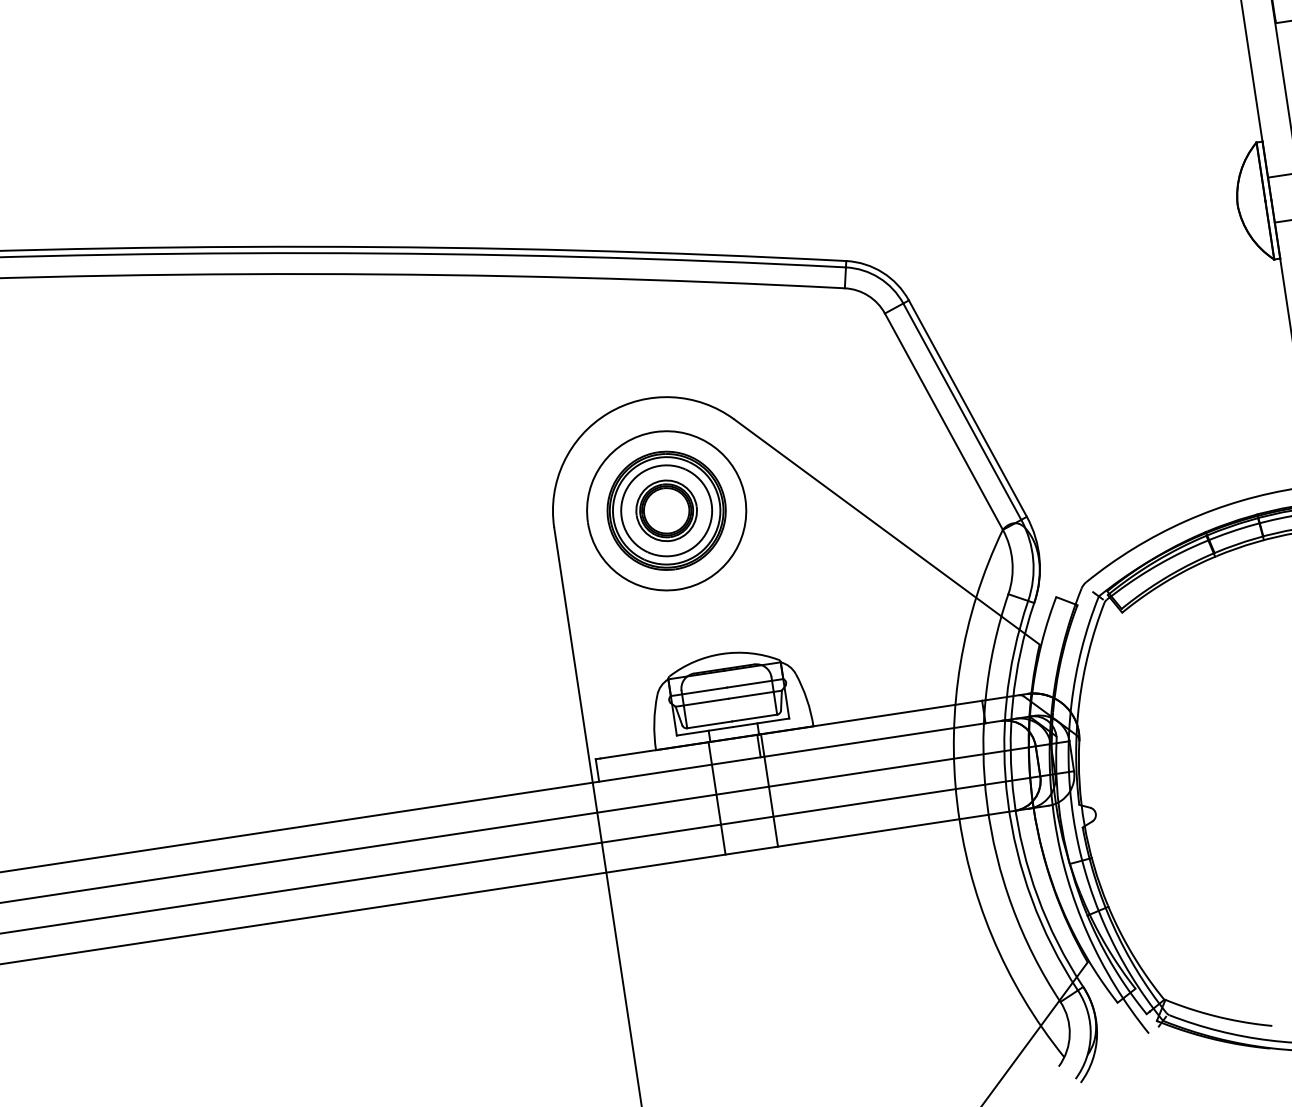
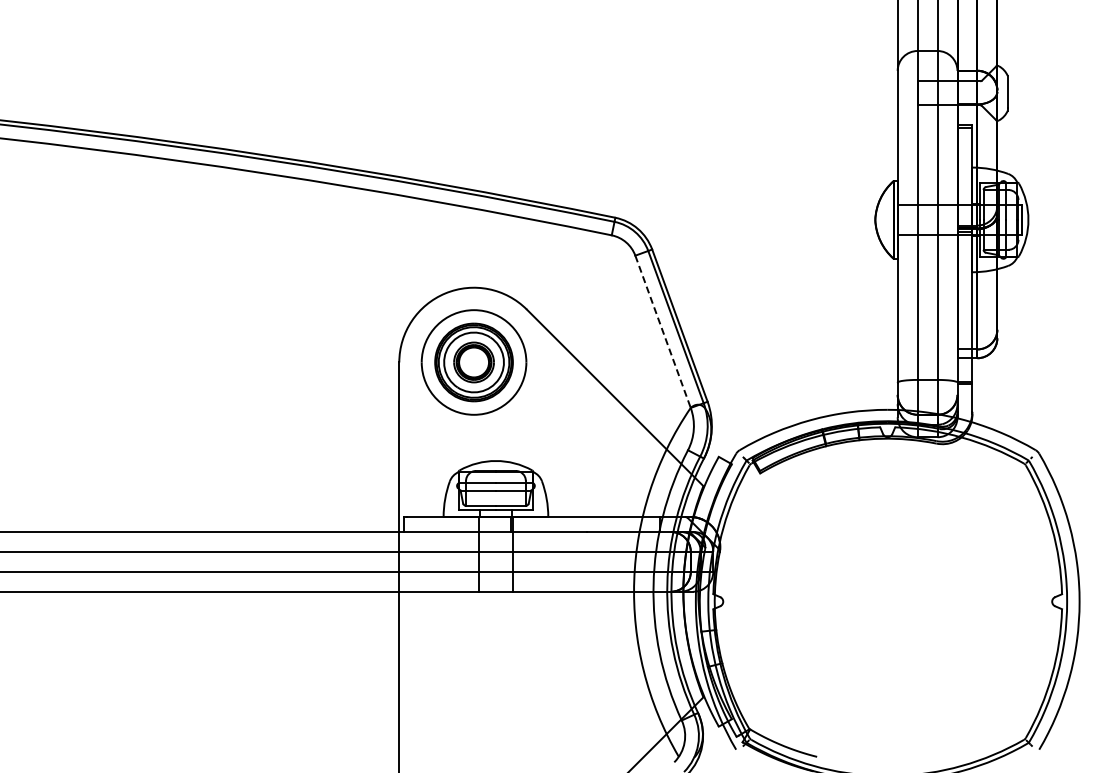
line: (944, 422) -> (663, 332), solid -> dashed

